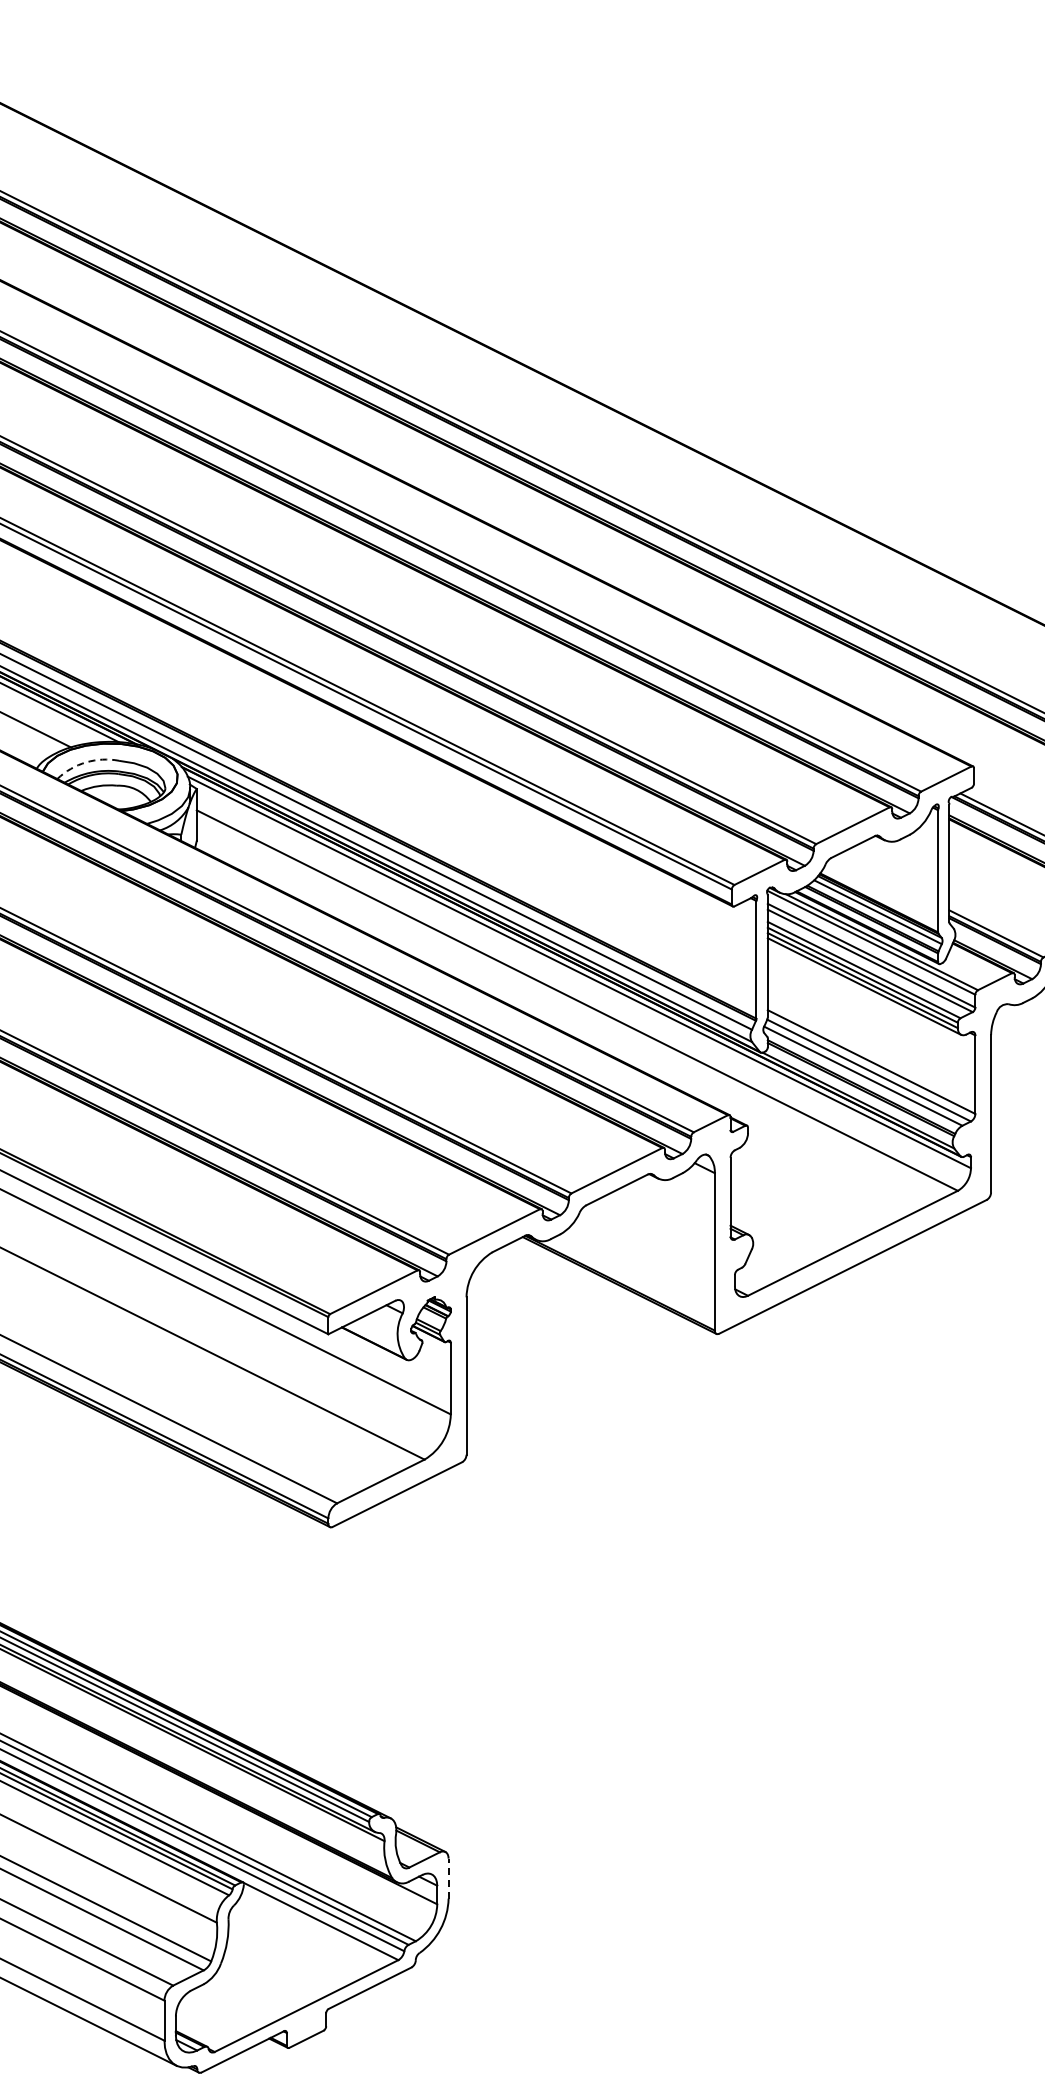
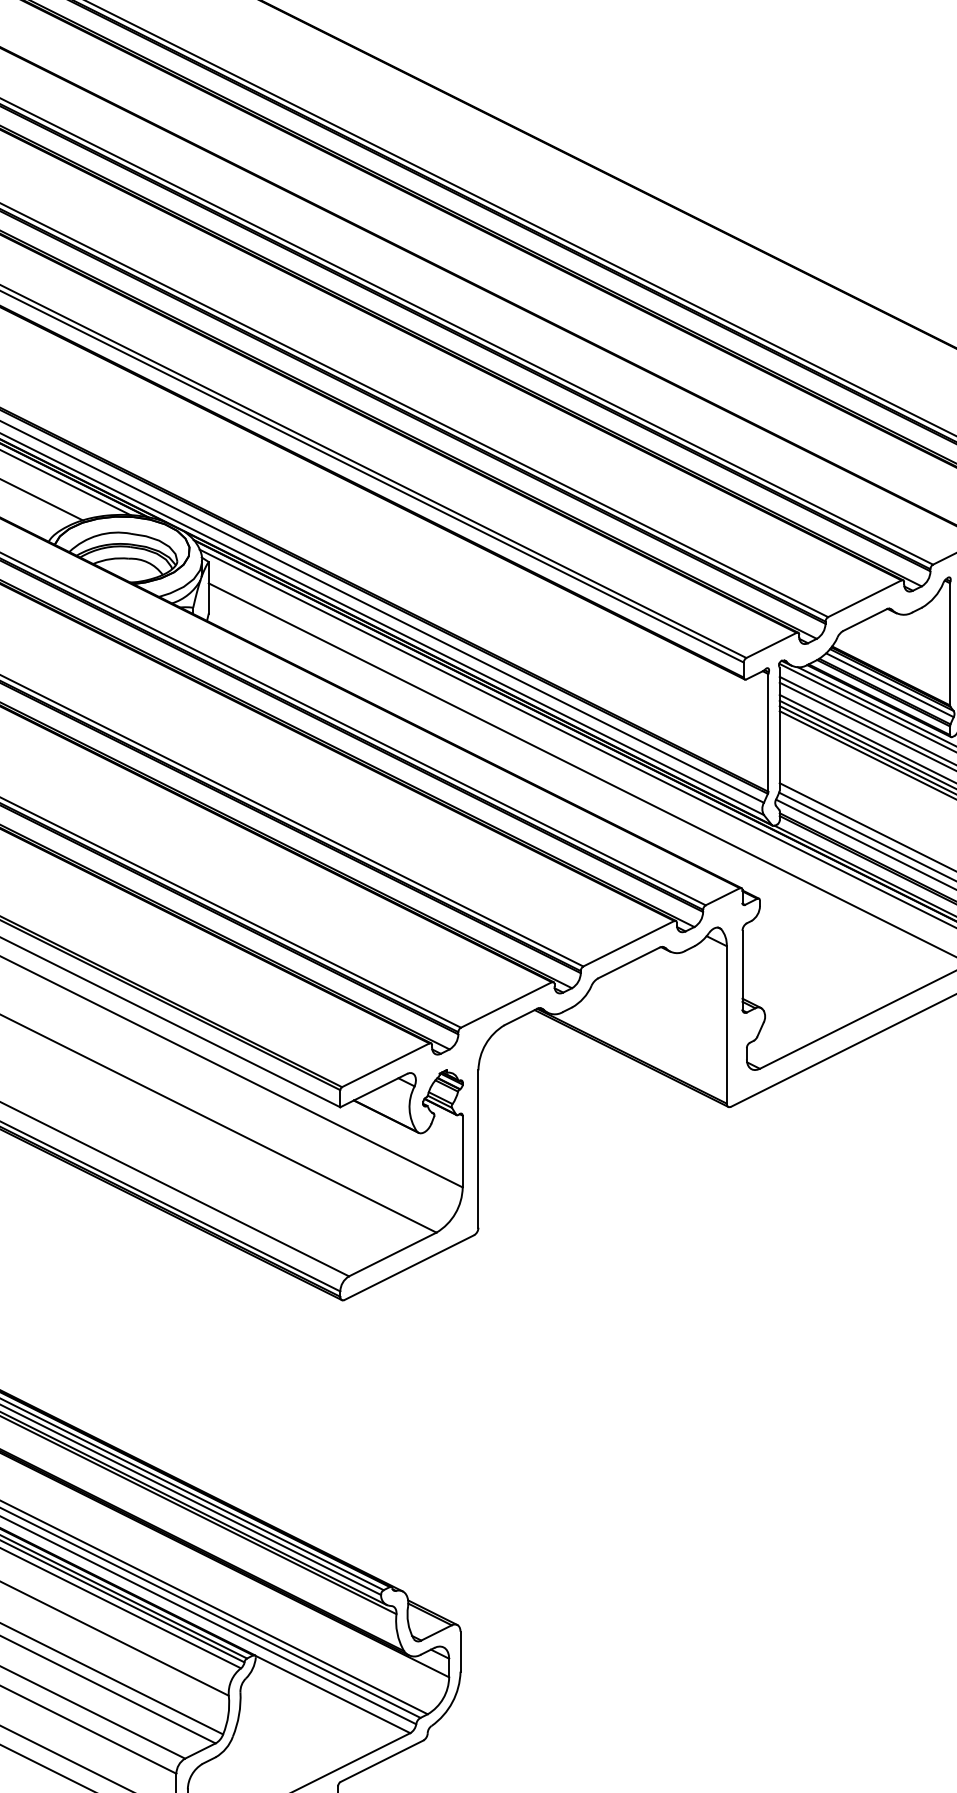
arc: (86, 762) -> (98, 535), dashed -> solid
line: (448, 1878) -> (460, 1651), dashed -> solid

